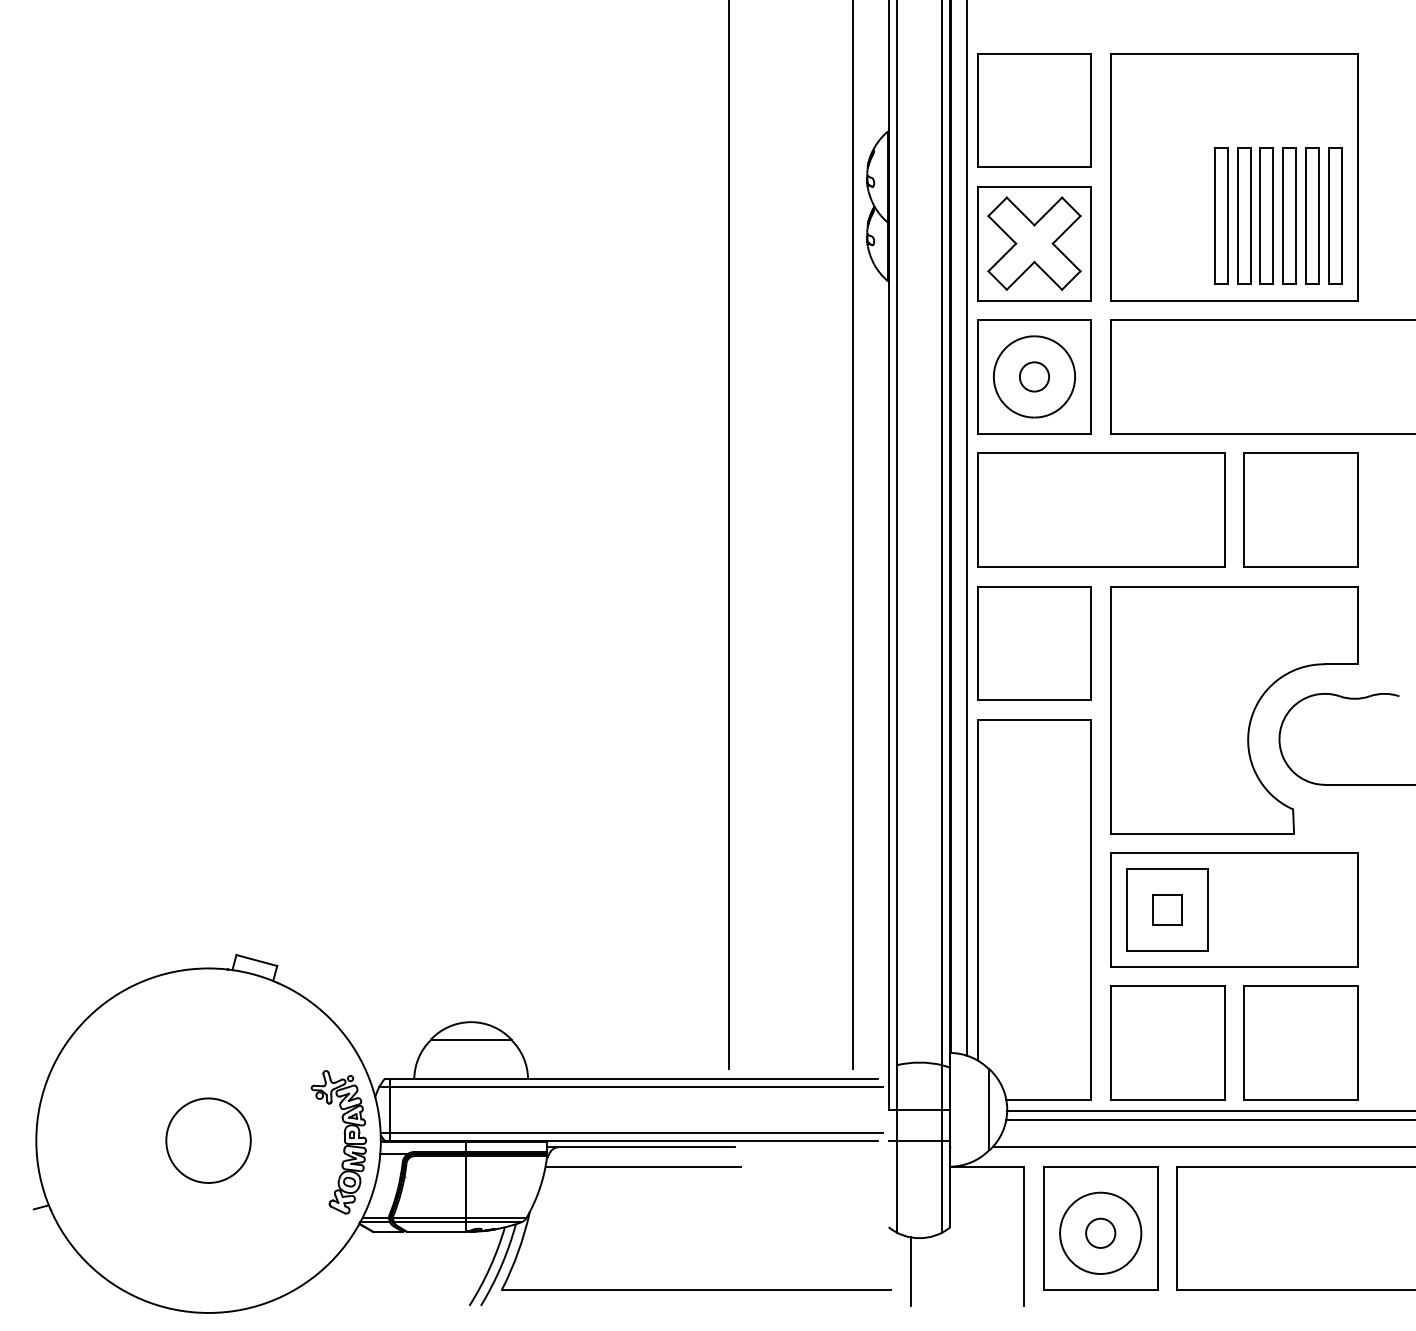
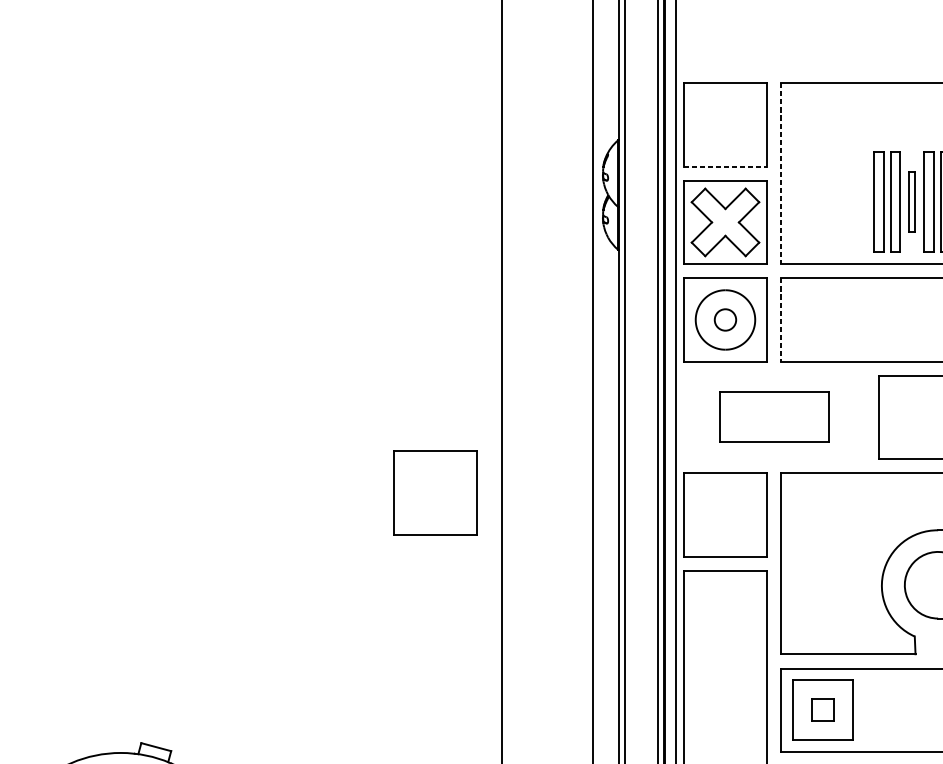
line: (1034, 167) -> (725, 166), solid -> dashed
line: (1110, 177) -> (781, 173), solid -> dashed
part: (1221, 215) -> (862, 201), removed
part: (1289, 215) -> (912, 201), size x0.6
line: (1110, 376) -> (781, 319), solid -> dashed
part: (1101, 509) -> (774, 417), size x0.6
part: (638, 613) -> (435, 493), added

